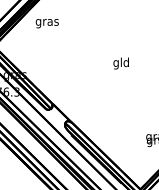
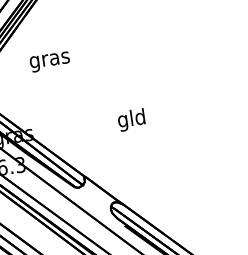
text: (46, 23) -> (48, 62), moved
text: (120, 63) -> (130, 120), moved

